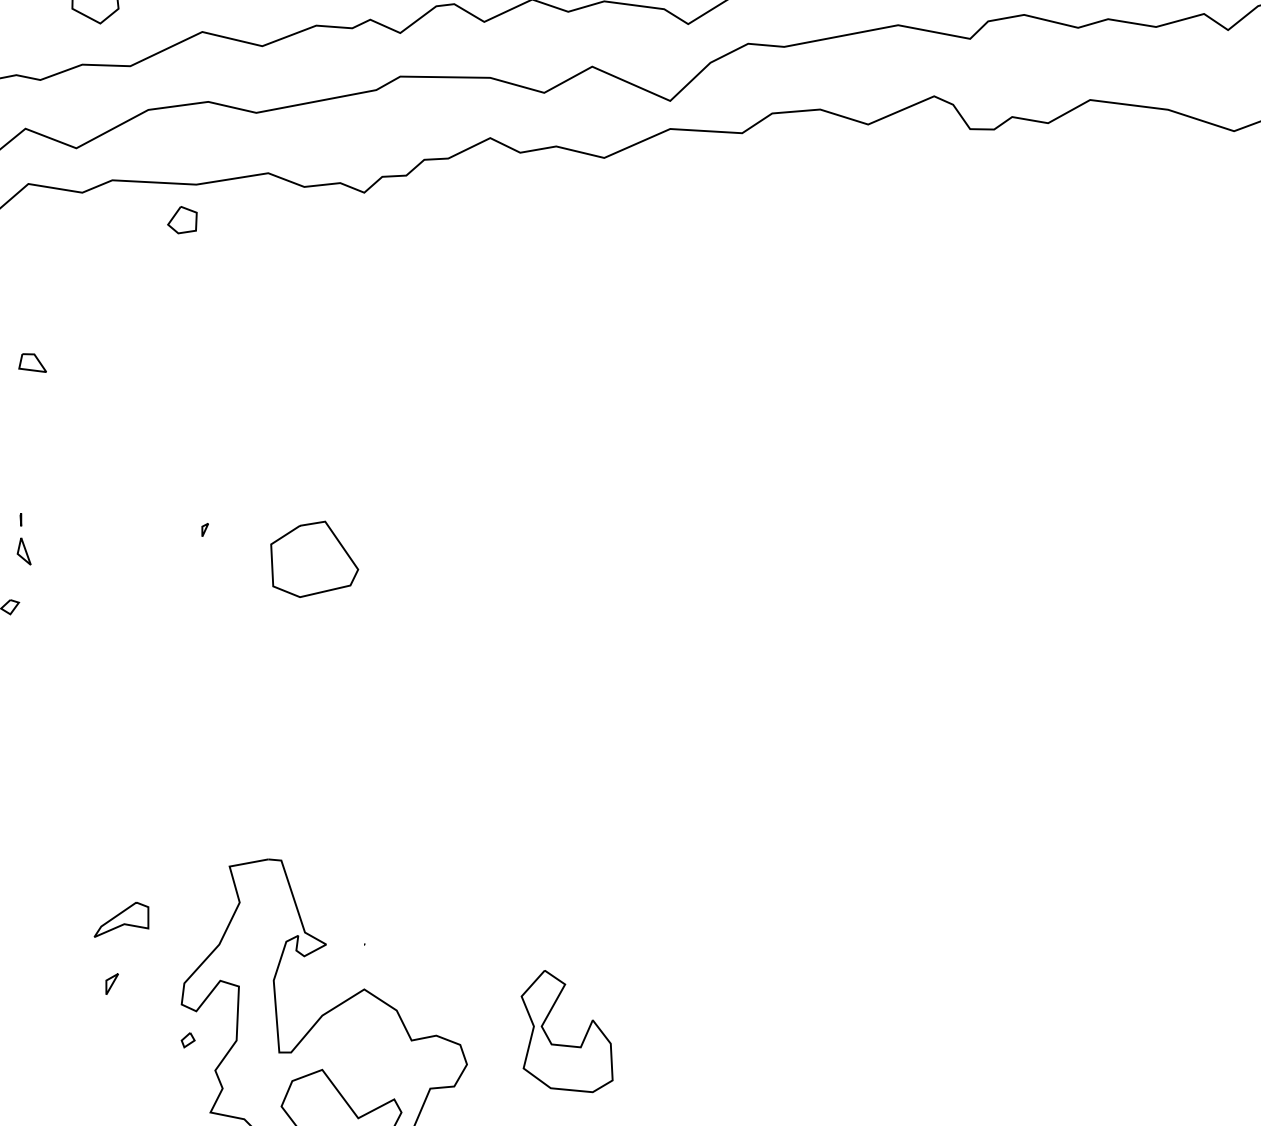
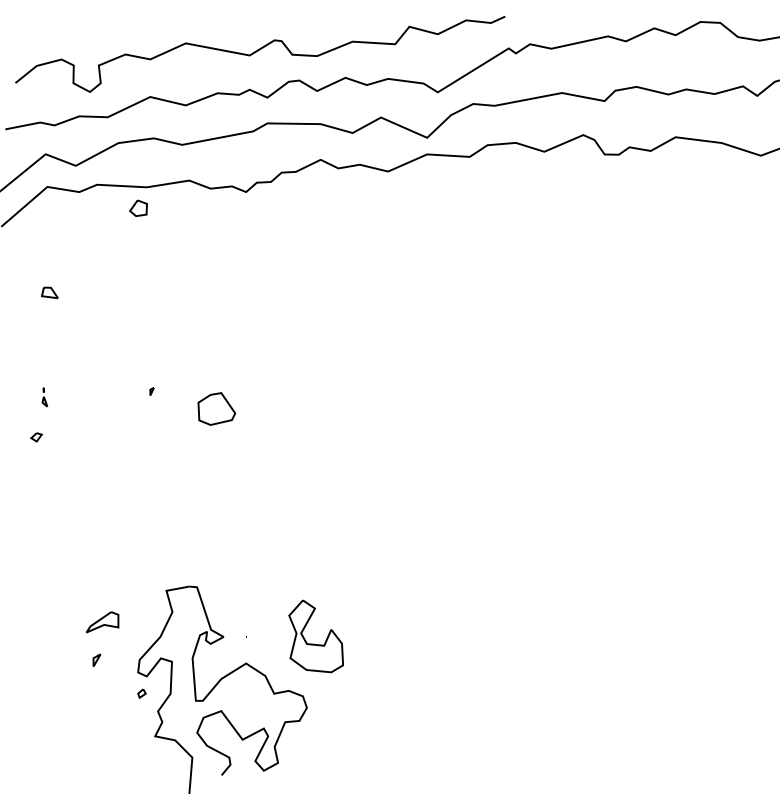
part: (23, 539) -> (44, 397), size x0.62
part: (314, 558) -> (216, 408), size x0.71
part: (564, 1043) -> (314, 643), moved

